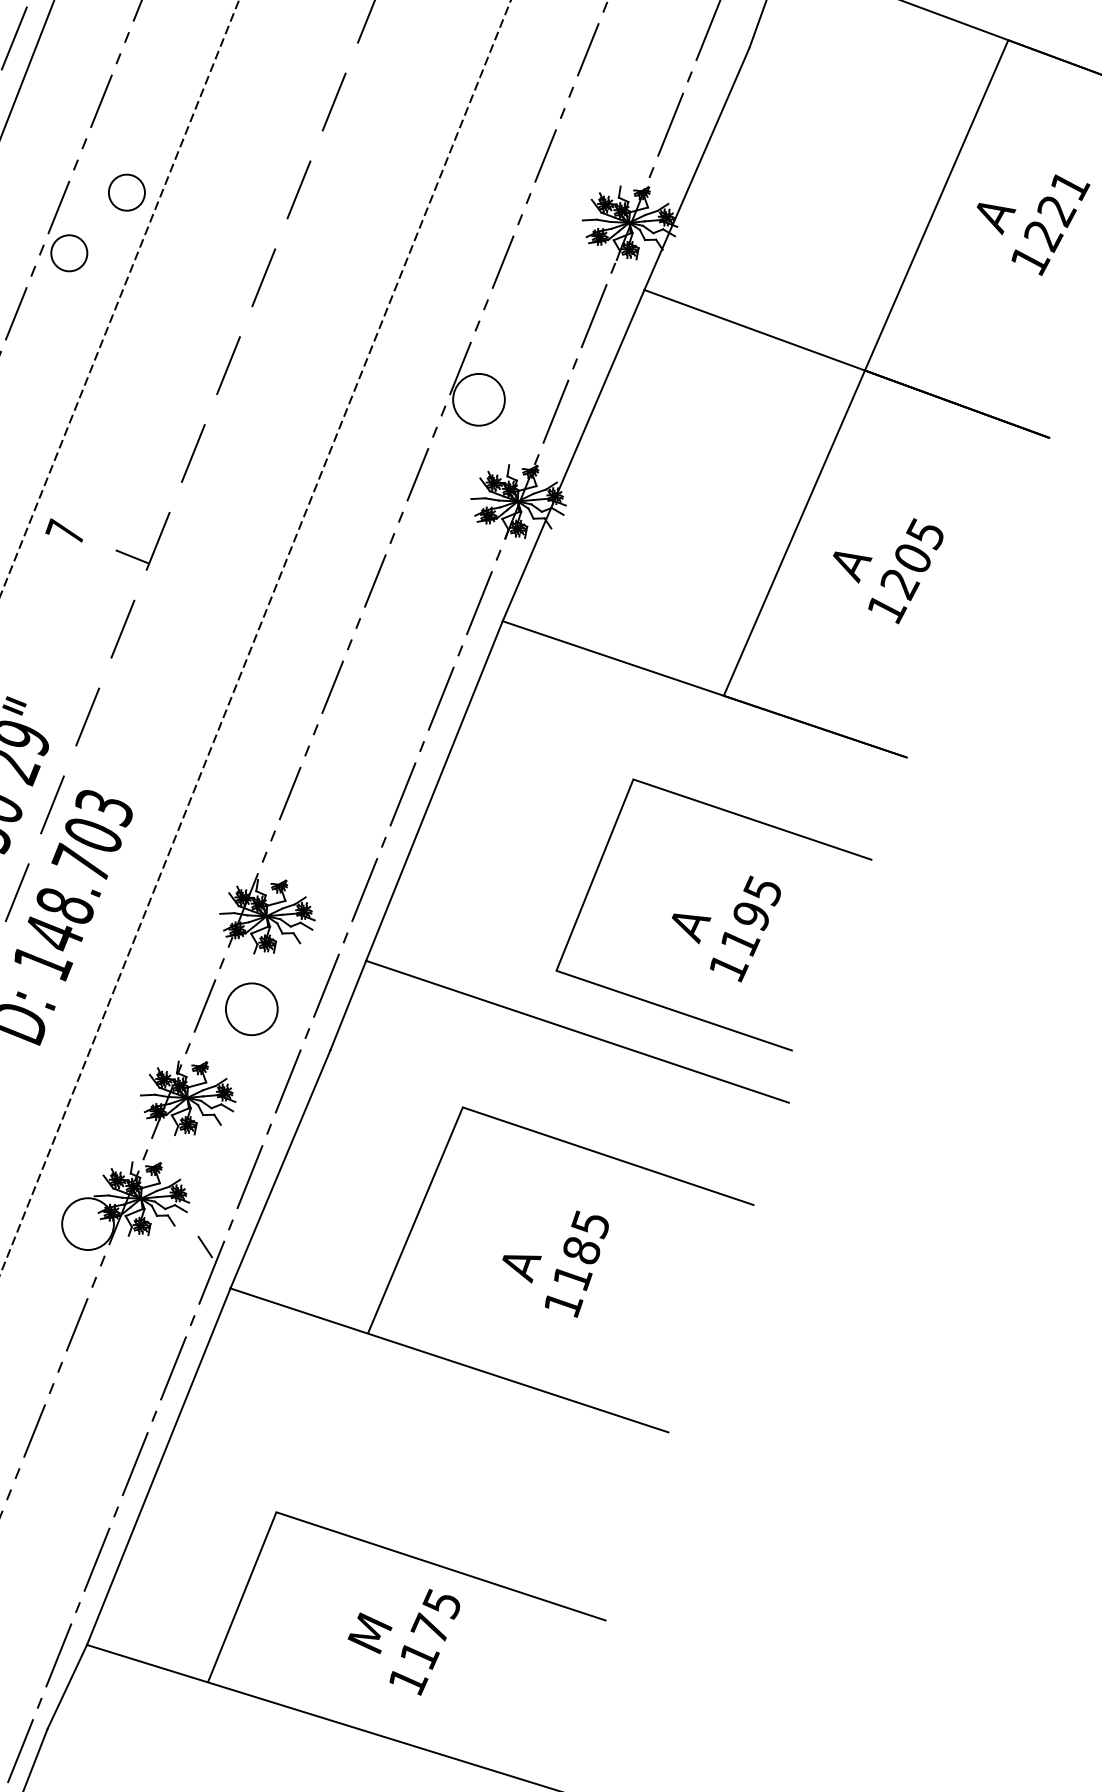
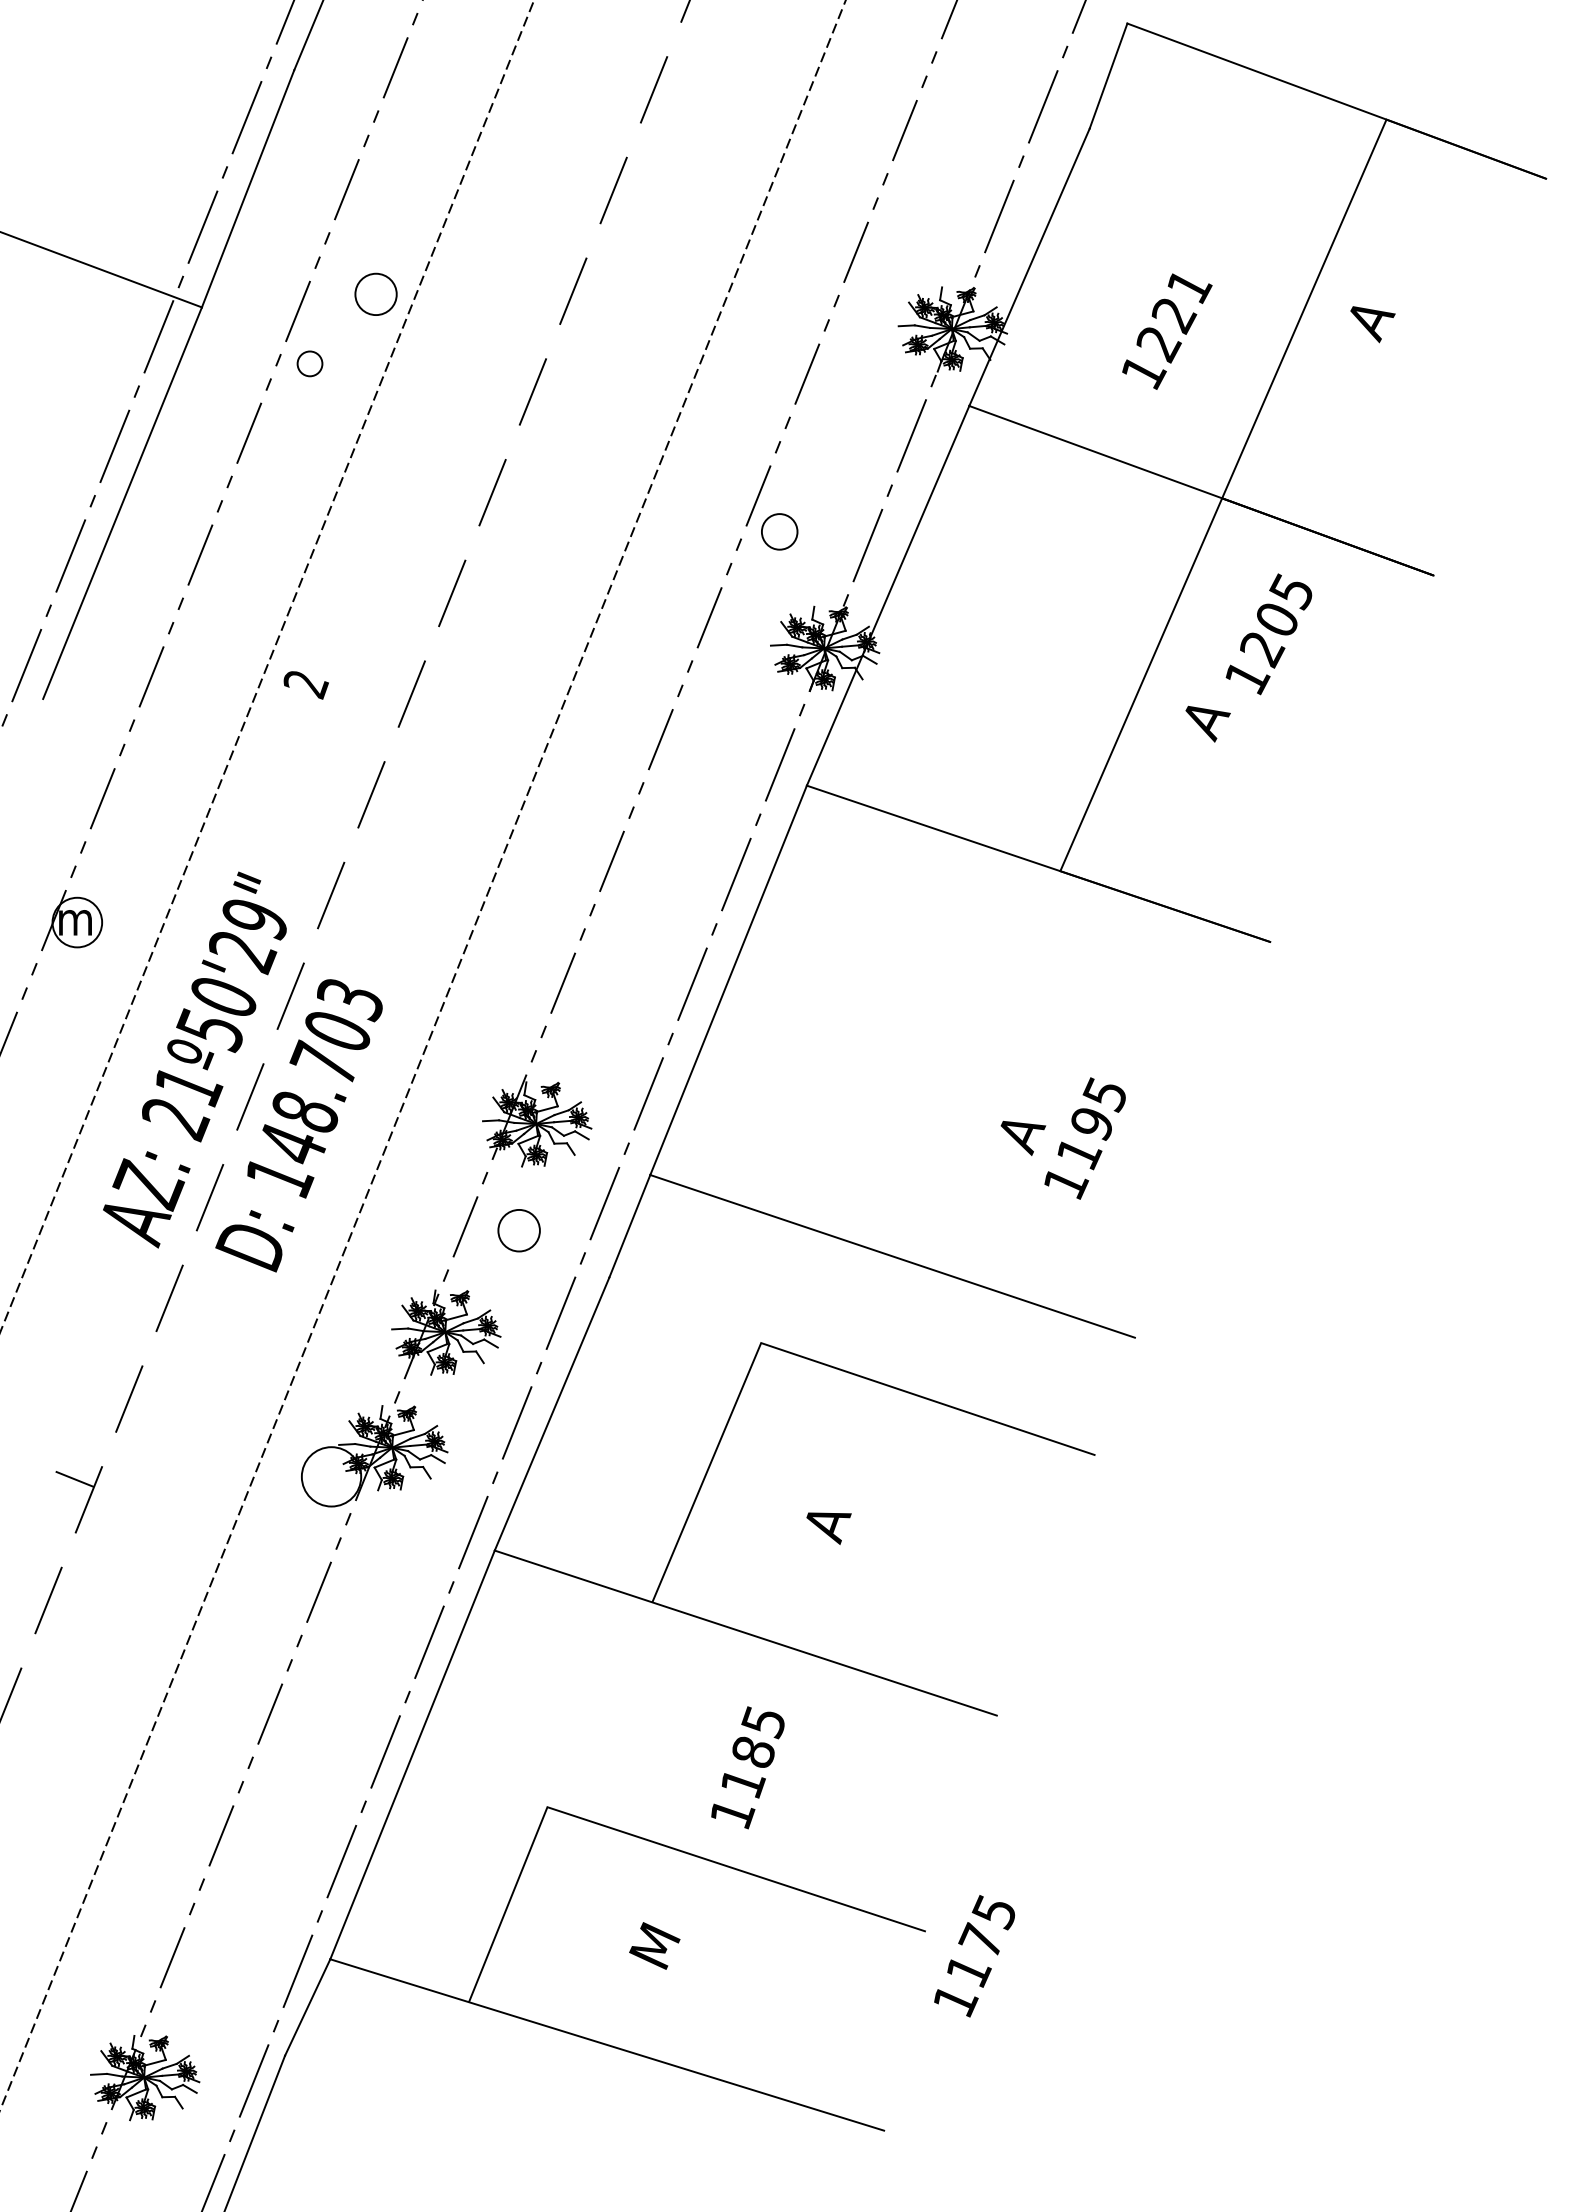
text: (1051, 225) -> (1167, 331), moved
circle: (68, 252) -> (309, 363), size x0.6
circle: (478, 399) -> (779, 531), size x0.6
text: (65, 532) -> (305, 683), 7 -> 2
line: (132, 556) -> (382, 711), removed
text: (905, 571) -> (1268, 634), moved
line: (744, 818) -> (1084, 1011), removed
circle: (251, 1009) -> (518, 1230), size x0.7
line: (204, 1246) -> (465, 1502), removed
text: (576, 1263) -> (747, 1767), moved
text: (424, 1642) -> (974, 1956), moved

